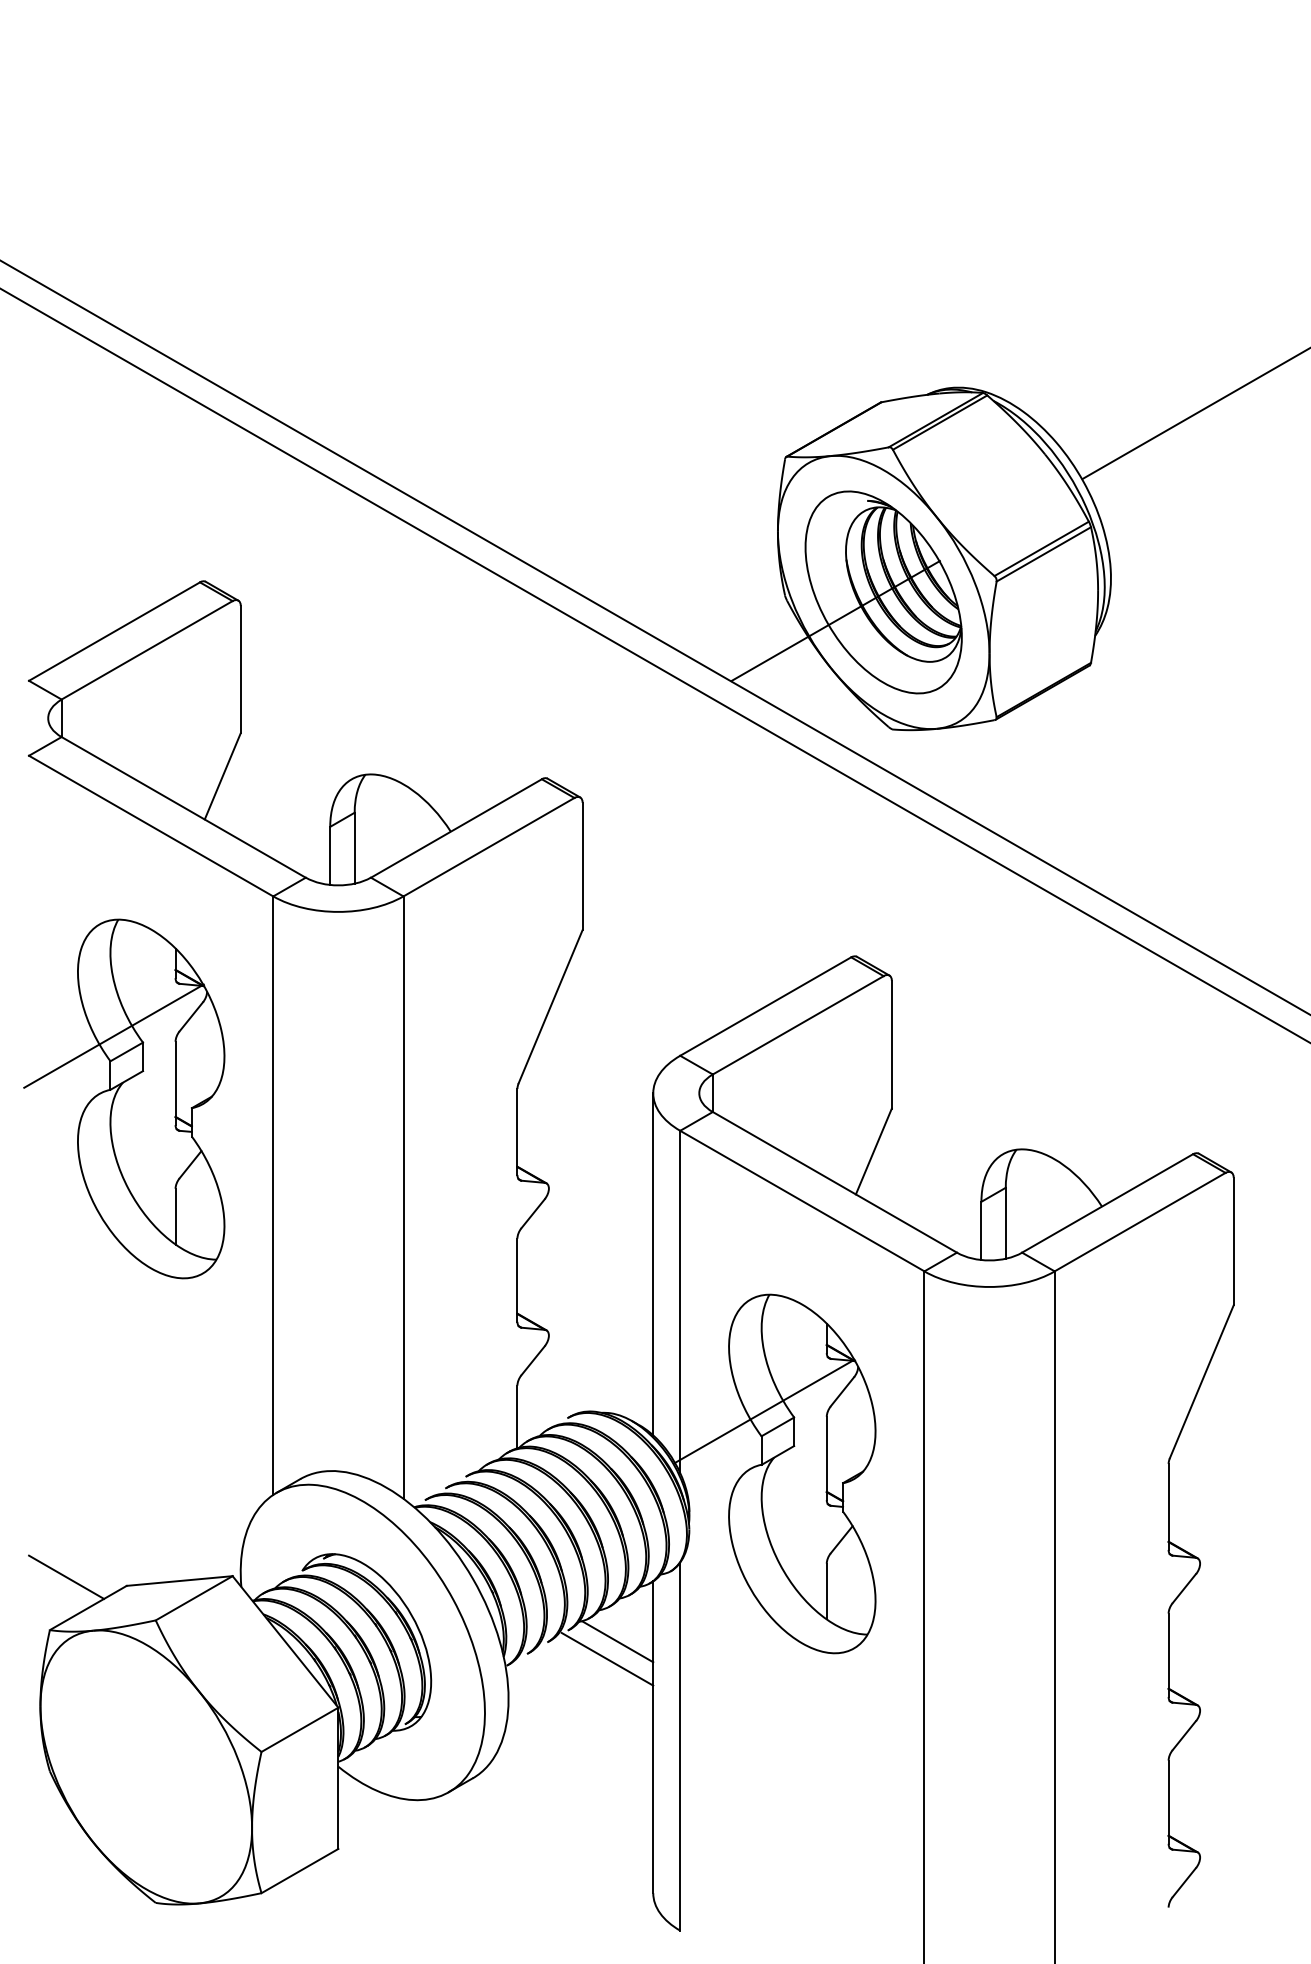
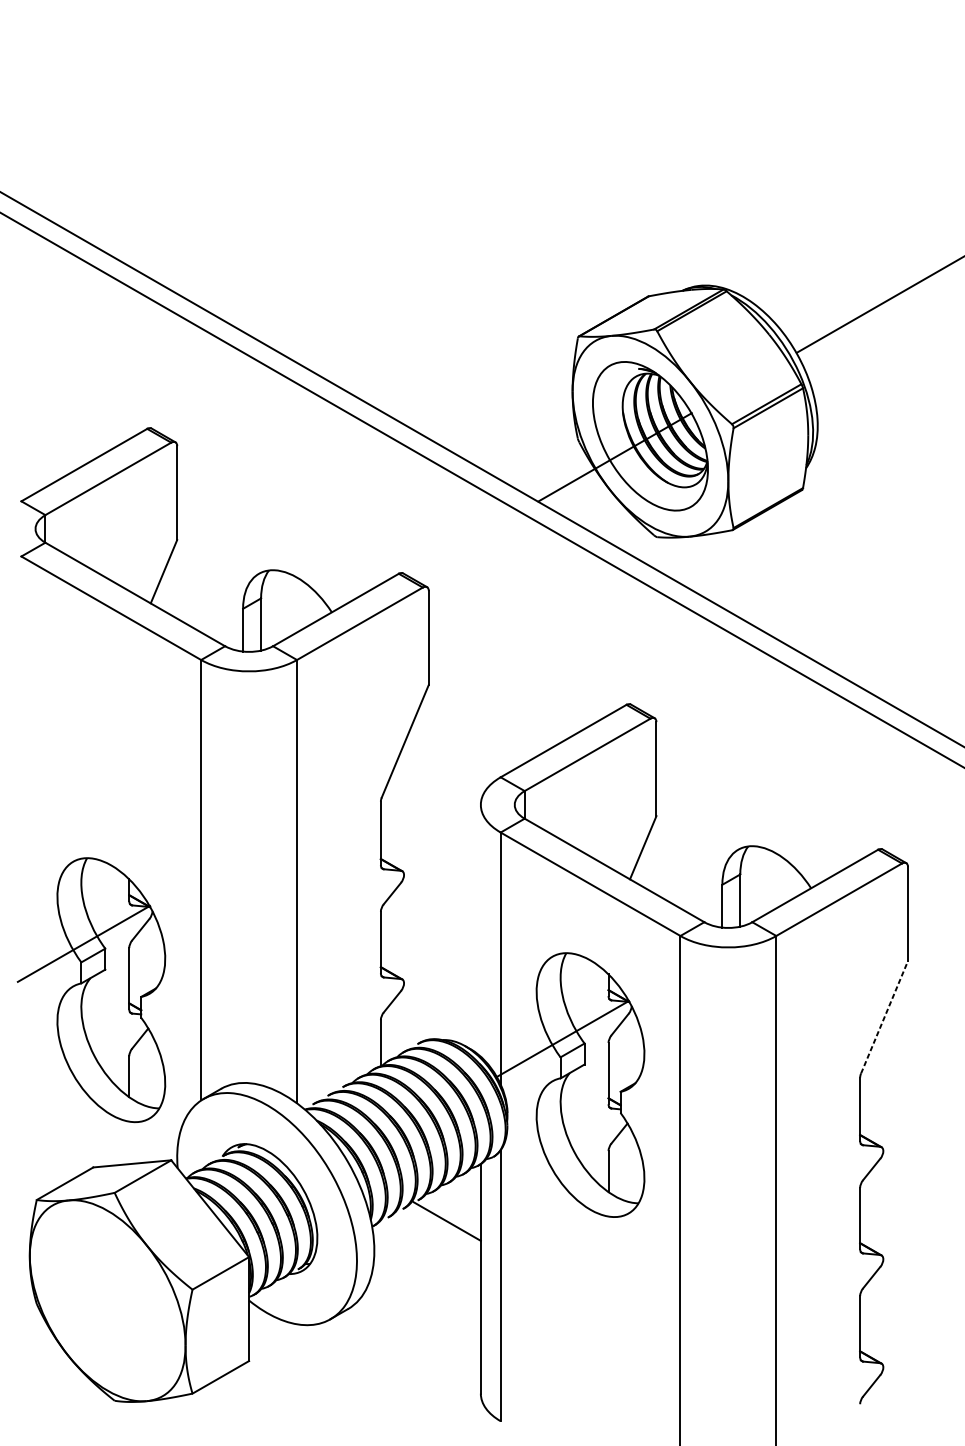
part: (124, 1098) -> (91, 989), moved
line: (653, 1264) -> (481, 930), removed
line: (1201, 1381) -> (884, 1017), solid -> dashed
line: (66, 1576) -> (48, 1160), removed
line: (617, 1641) -> (454, 1208), removed

